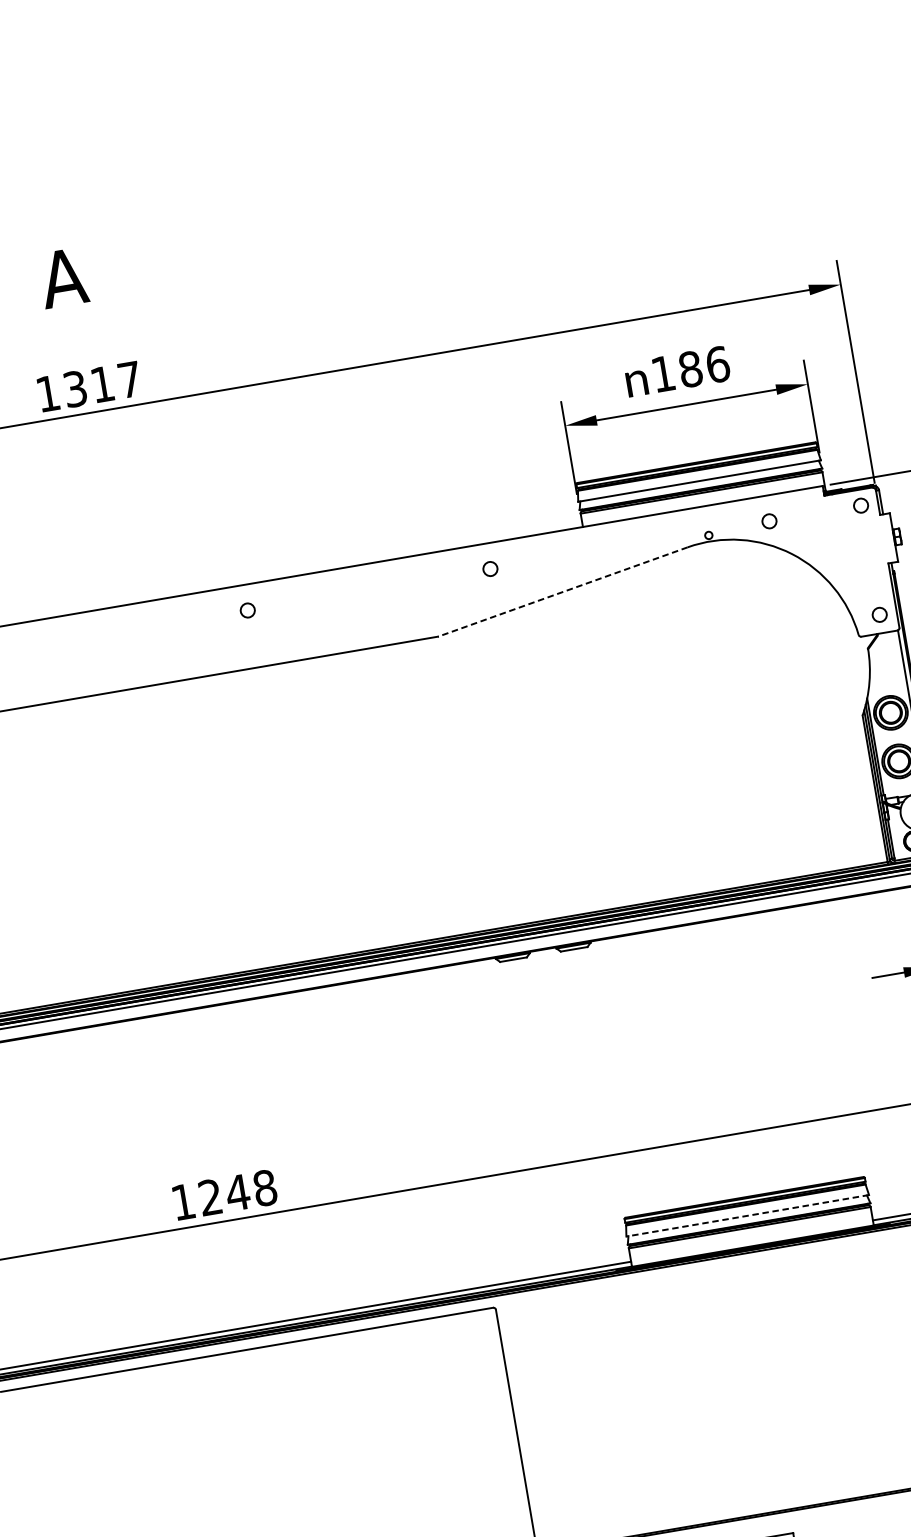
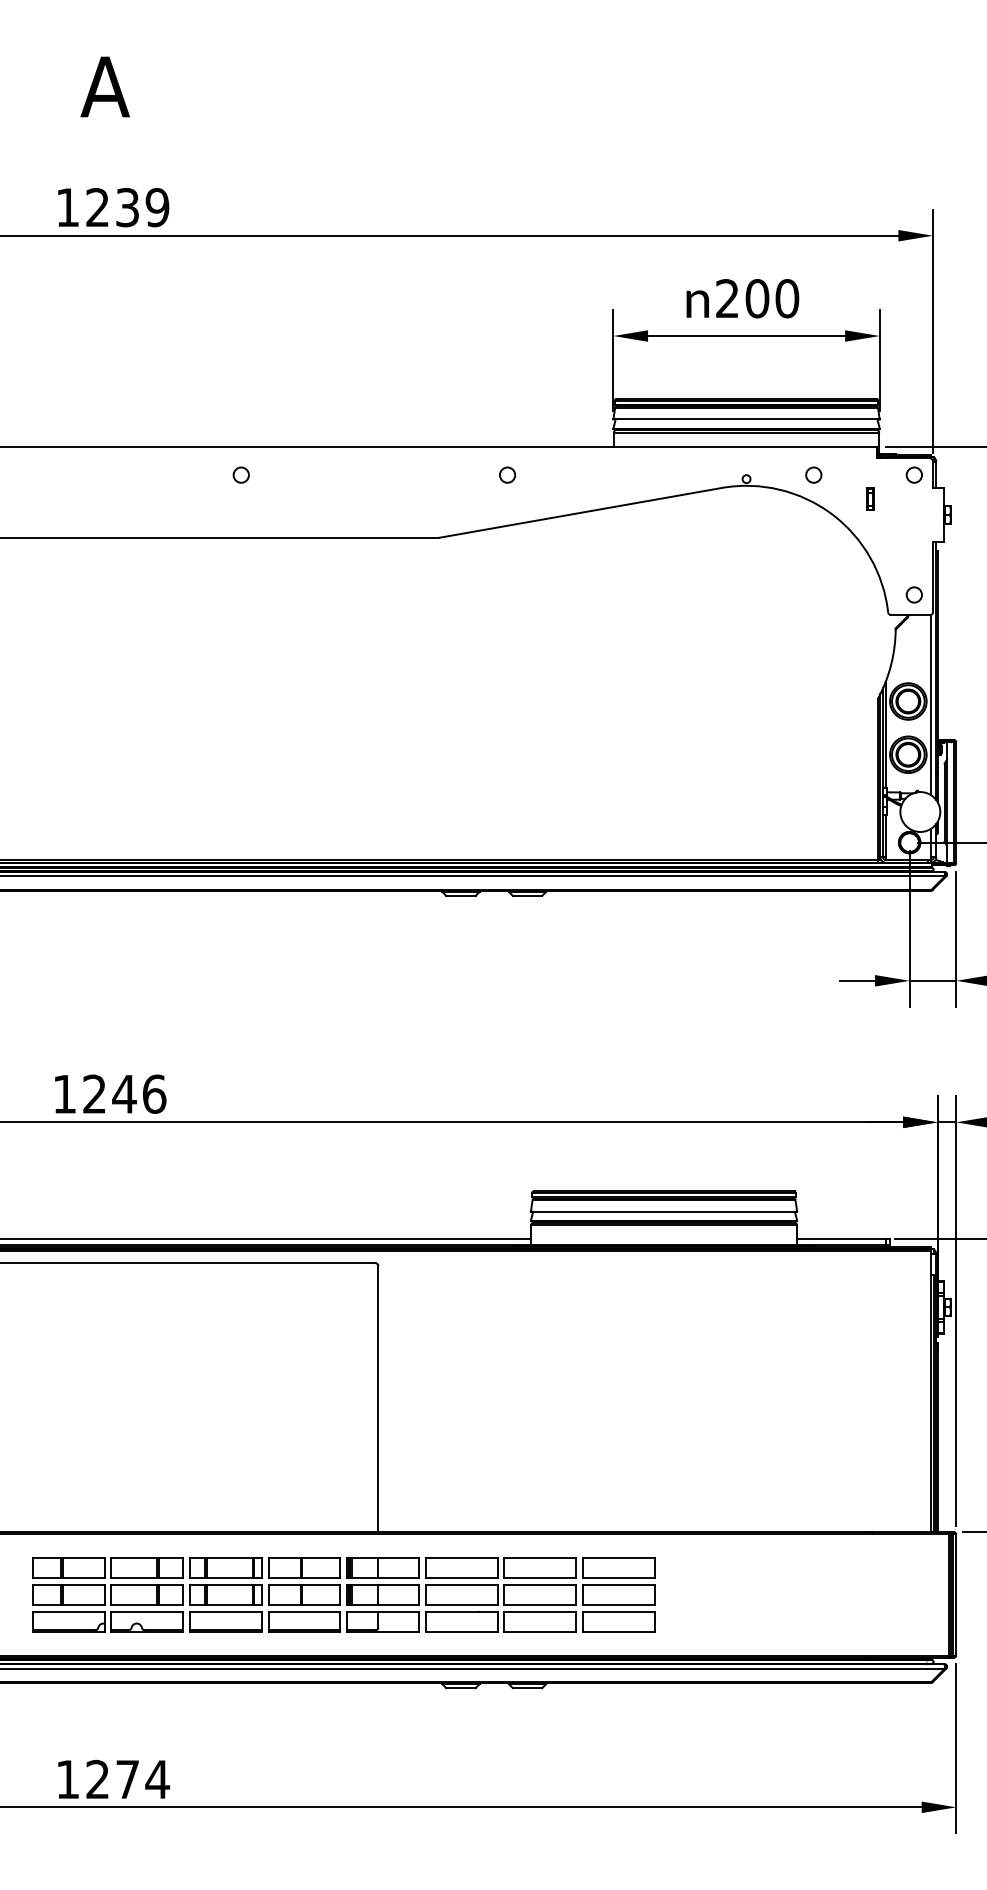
text: (690, 369) -> (757, 298), 186 -> 200
text: (102, 384) -> (127, 207), 1317 -> 1239
part: (824, 533) -> (870, 498), added
line: (562, 591) -> (580, 512), dashed -> solid
text: (265, 1187) -> (154, 1093), 1248 -> 1246
line: (747, 1215) -> (663, 1211), dashed -> solid

